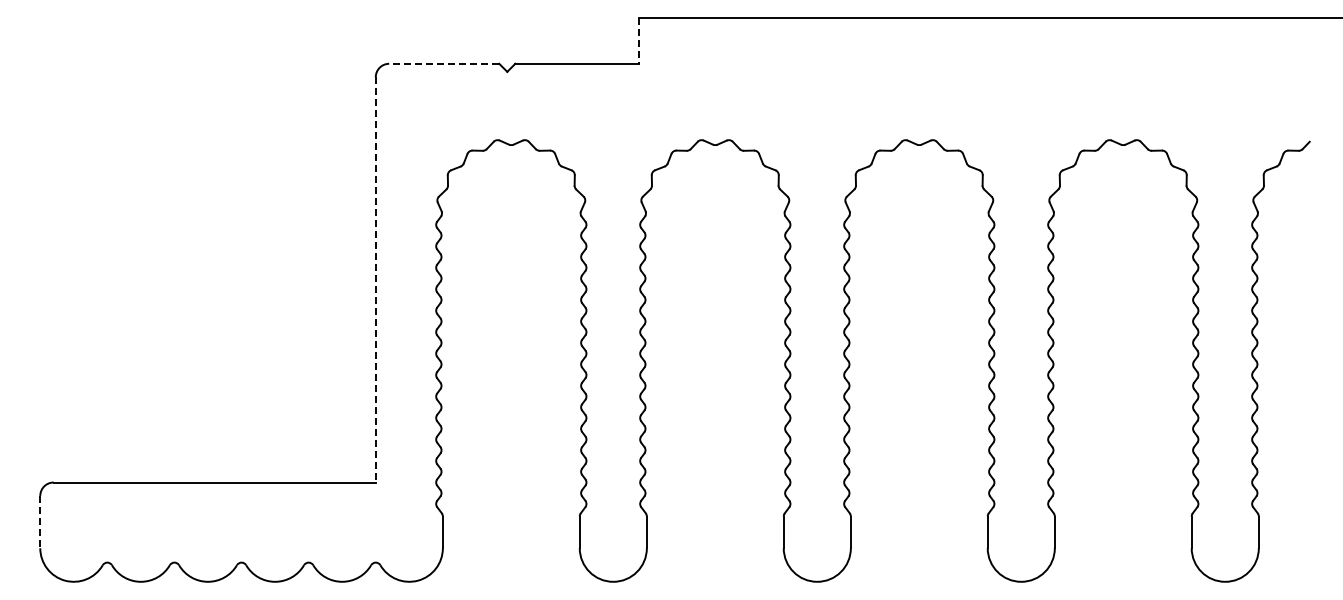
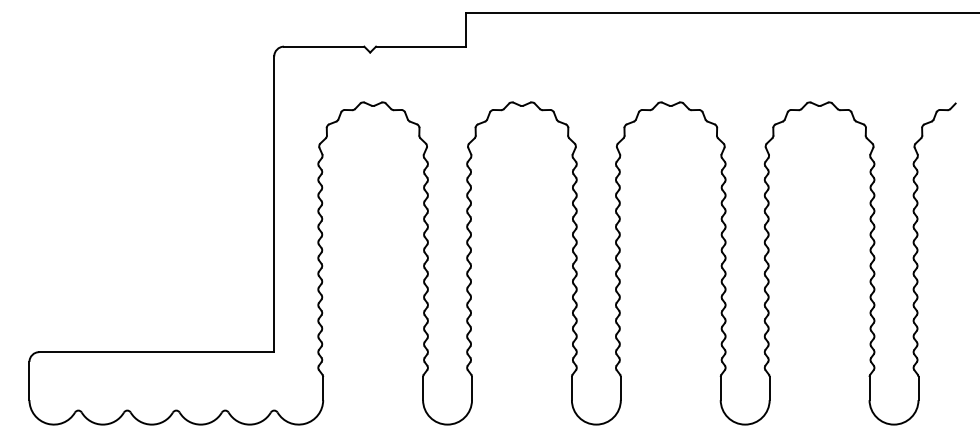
line: (638, 40) -> (465, 29), dashed -> solid
line: (443, 63) -> (323, 46), dashed -> solid
line: (375, 279) -> (274, 204), dashed -> solid
line: (40, 522) -> (29, 381), dashed -> solid

